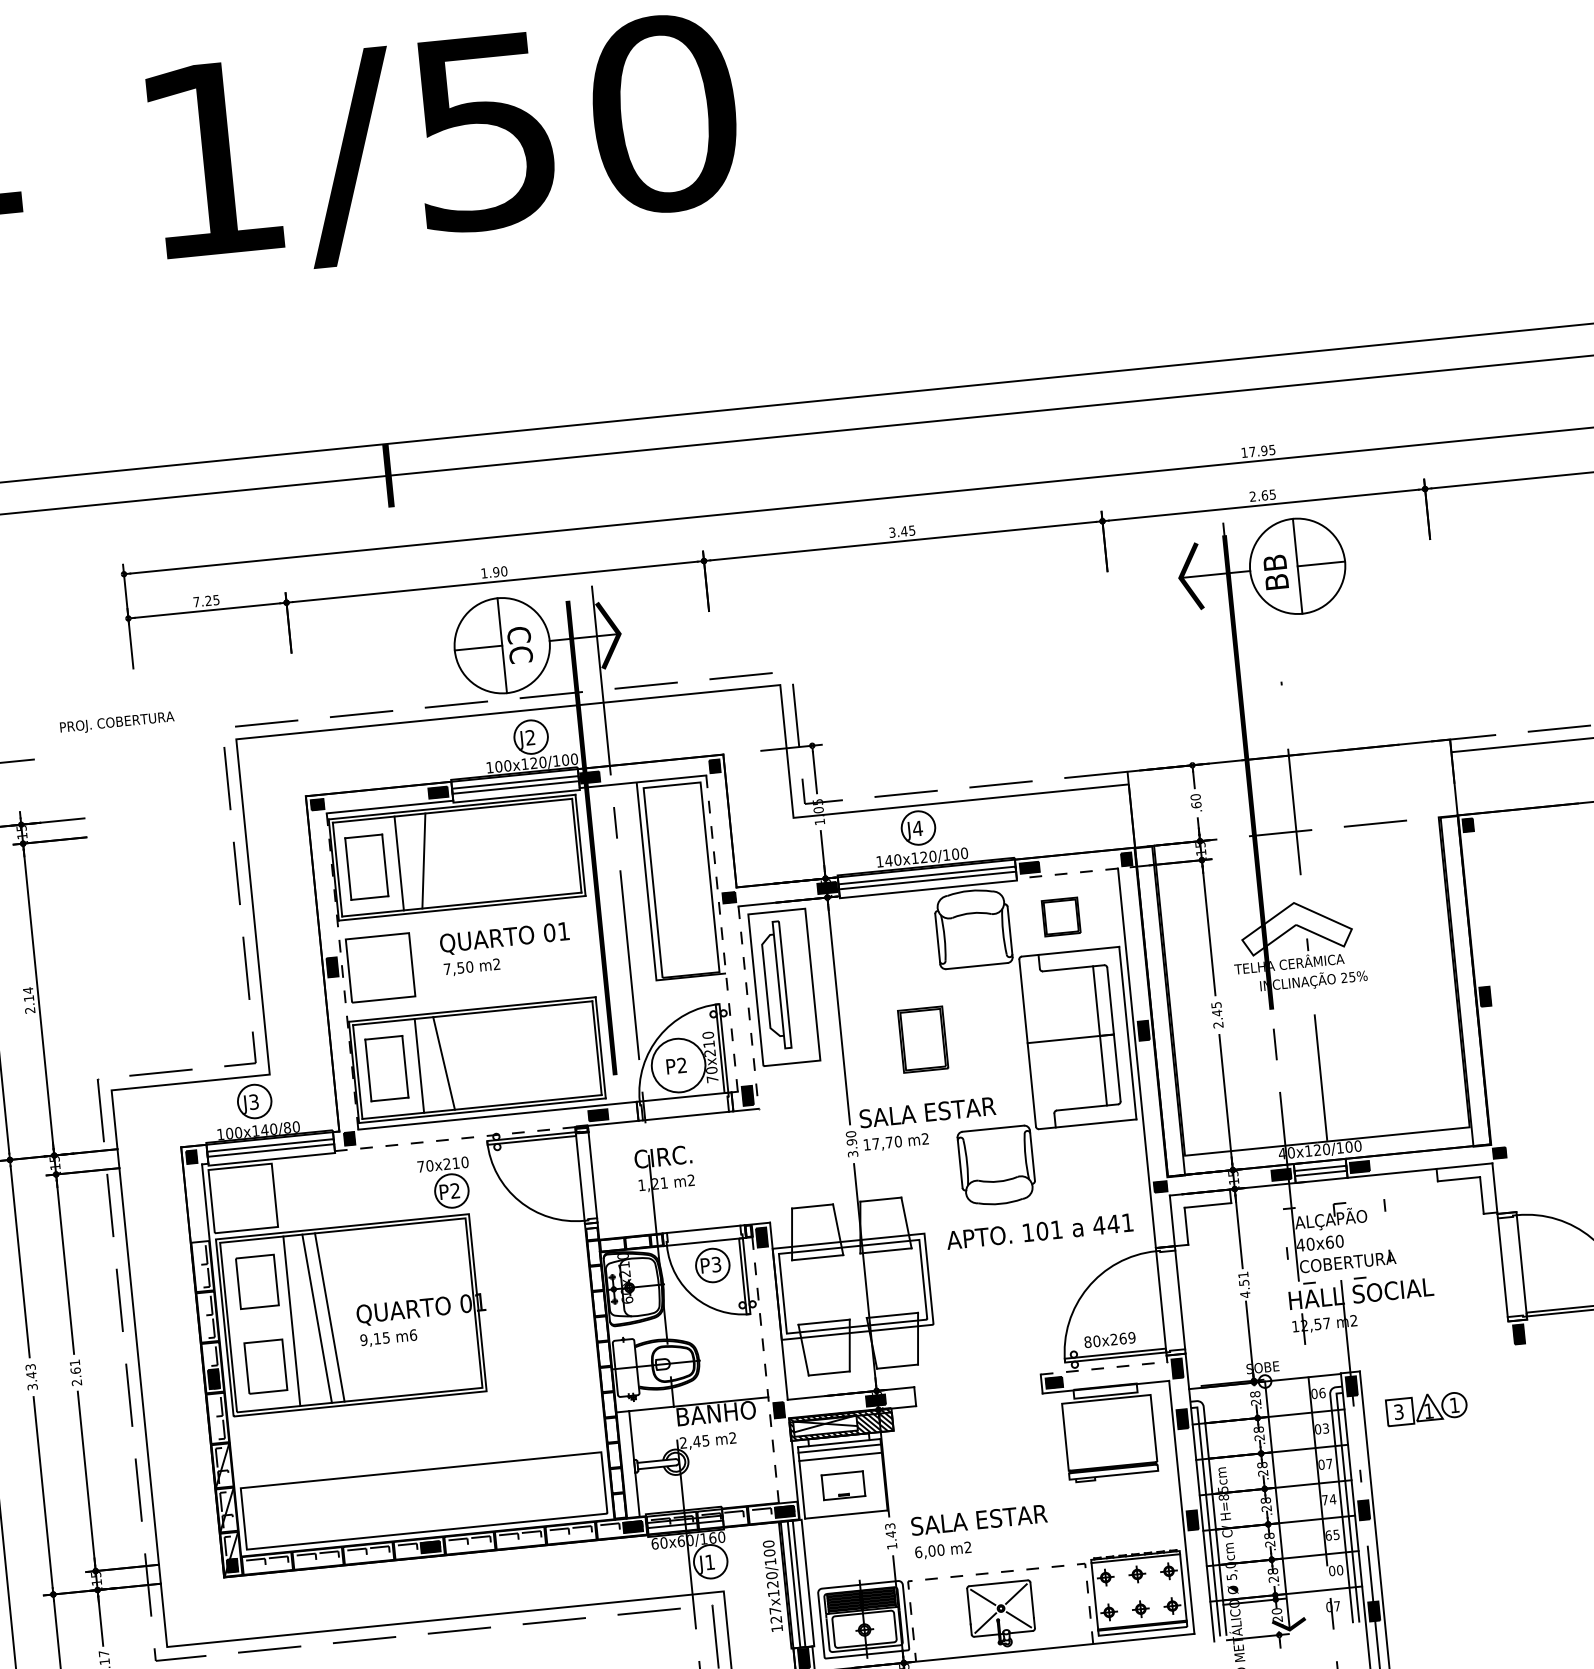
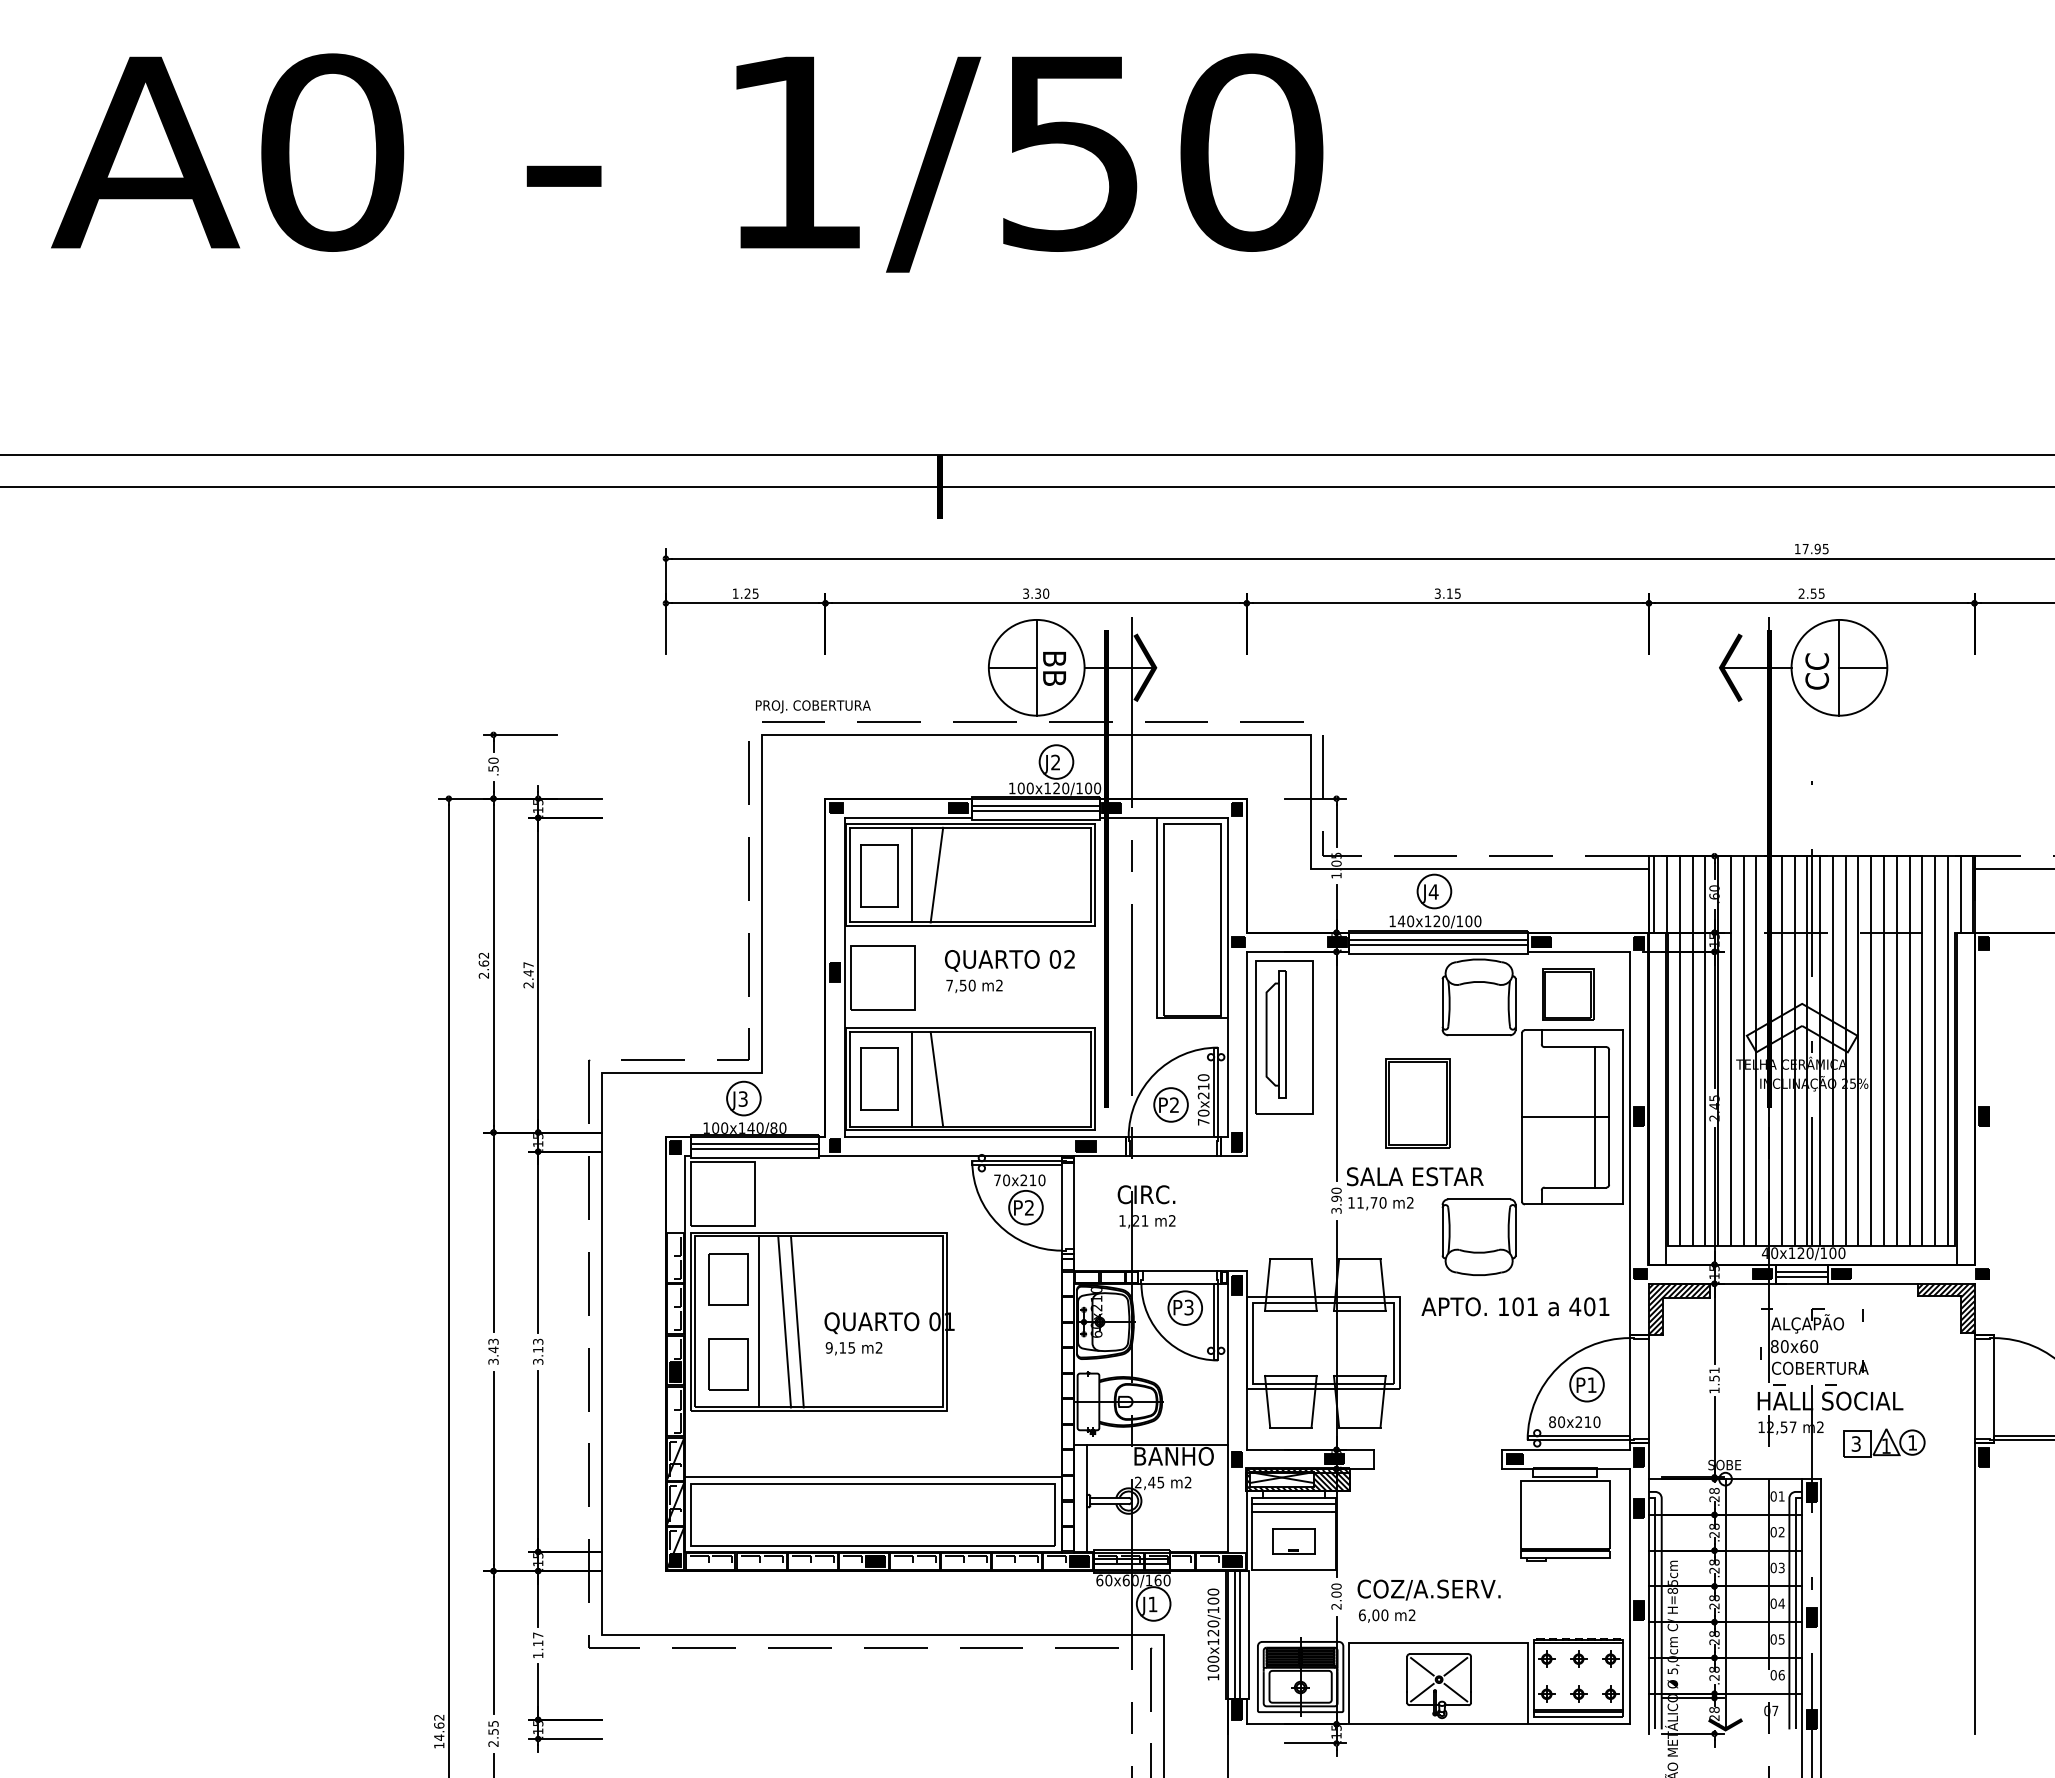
text: (1264, 495) -> (1813, 593), 2.65 -> 2.55
text: (903, 531) -> (1449, 593), 3.45 -> 3.15
text: (490, 572) -> (1032, 593), 1.90 -> 3.30
text: (1276, 572) -> (1817, 671), BB -> CC
text: (196, 601) -> (735, 593), 7.25 -> 1.25
text: (519, 644) -> (1054, 668), CC -> BB
text: (117, 722) -> (813, 706), moved
line: (1067, 873) -> (1578, 951), dashed -> solid
part: (1061, 916) -> (1568, 994), size x1.43
text: (563, 931) -> (1069, 959), 01 -> 02
line: (721, 933) -> (1227, 977), dashed -> solid
hatch: (1309, 948) -> (1813, 1050), added
line: (342, 971) -> (844, 977), dashed -> solid
text: (28, 993) -> (528, 968), 2.14 -> 2.47
line: (748, 1008) -> (1246, 1054), dashed -> solid
part: (922, 1039) -> (1417, 1103), size x1.43
circle: (678, 1065) -> (1170, 1104), size x0.62
line: (455, 1139) -> (940, 1156), dashed -> solid
text: (875, 1143) -> (1360, 1202), 17,70 -> 11,70
part: (444, 1183) -> (1019, 1199), moved
hatch: (1467, 1190) -> (1946, 1308), added
hatch: (1201, 1217) -> (1678, 1308), added
text: (1113, 1223) -> (1589, 1306), 441 -> 401
text: (1300, 1245) -> (1774, 1346), 40x60 -> 80x60
text: (1245, 1294) -> (1714, 1390), 4.51 -> 1.51
part: (1117, 1301) -> (1586, 1384), added
text: (412, 1334) -> (878, 1347), m6 -> m2
text: (1127, 1338) -> (1592, 1422), 80x269 -> 80x210
line: (1103, 1367) -> (1565, 1449), dashed -> solid
line: (765, 1370) -> (1227, 1418), dashed -> solid
text: (76, 1372) -> (538, 1351), 2.61 -> 3.13
text: (1322, 1393) -> (1781, 1496), 06 -> 01
part: (1426, 1407) -> (1884, 1442), moved
text: (1325, 1428) -> (1781, 1532), 03 -> 02
text: (1329, 1463) -> (1781, 1567), 07 -> 03
line: (420, 1464) -> (873, 1477), added
line: (1522, 1465) -> (1974, 1588), added
text: (1324, 1499) -> (1773, 1603), 74 -> 04
text: (981, 1520) -> (1428, 1589), SALA ESTAR -> COZ/A.SERV.
text: (1328, 1535) -> (1773, 1639), 65 -> 05
text: (891, 1536) -> (1336, 1596), 1.43 -> 2.00
text: (1339, 1569) -> (1781, 1674), 00 -> 06
line: (995, 1572) -> (1437, 1643), dashed -> solid
text: (1276, 1610) -> (1714, 1709), .20 -> .28
text: (775, 1614) -> (1213, 1663), 127x120/100 -> 100x120/100

